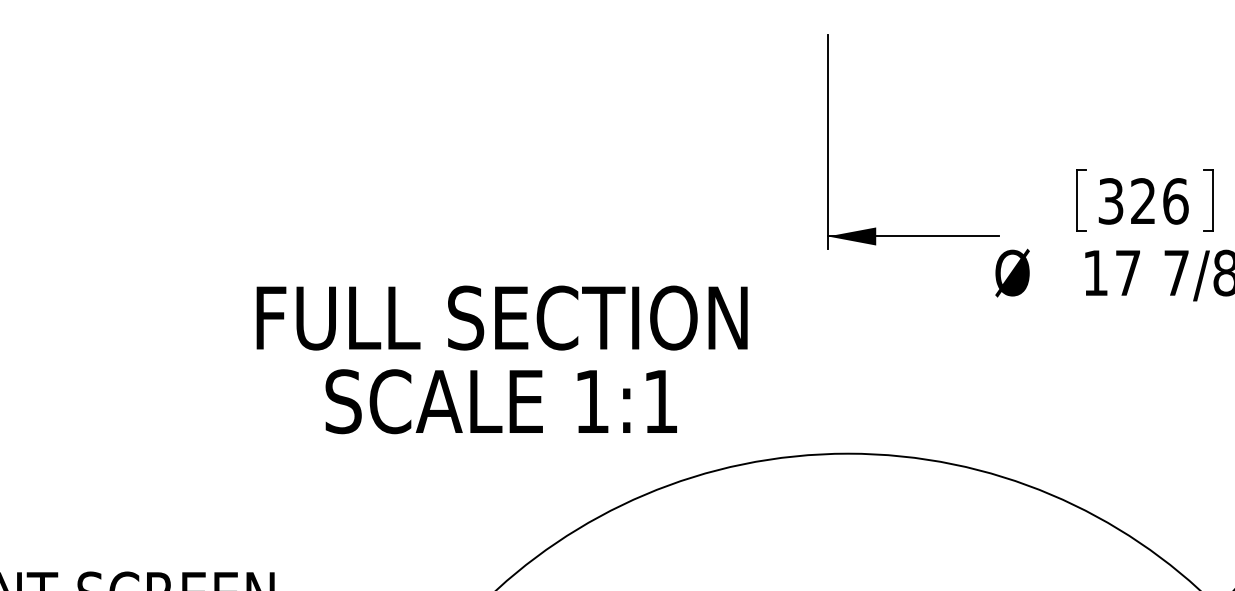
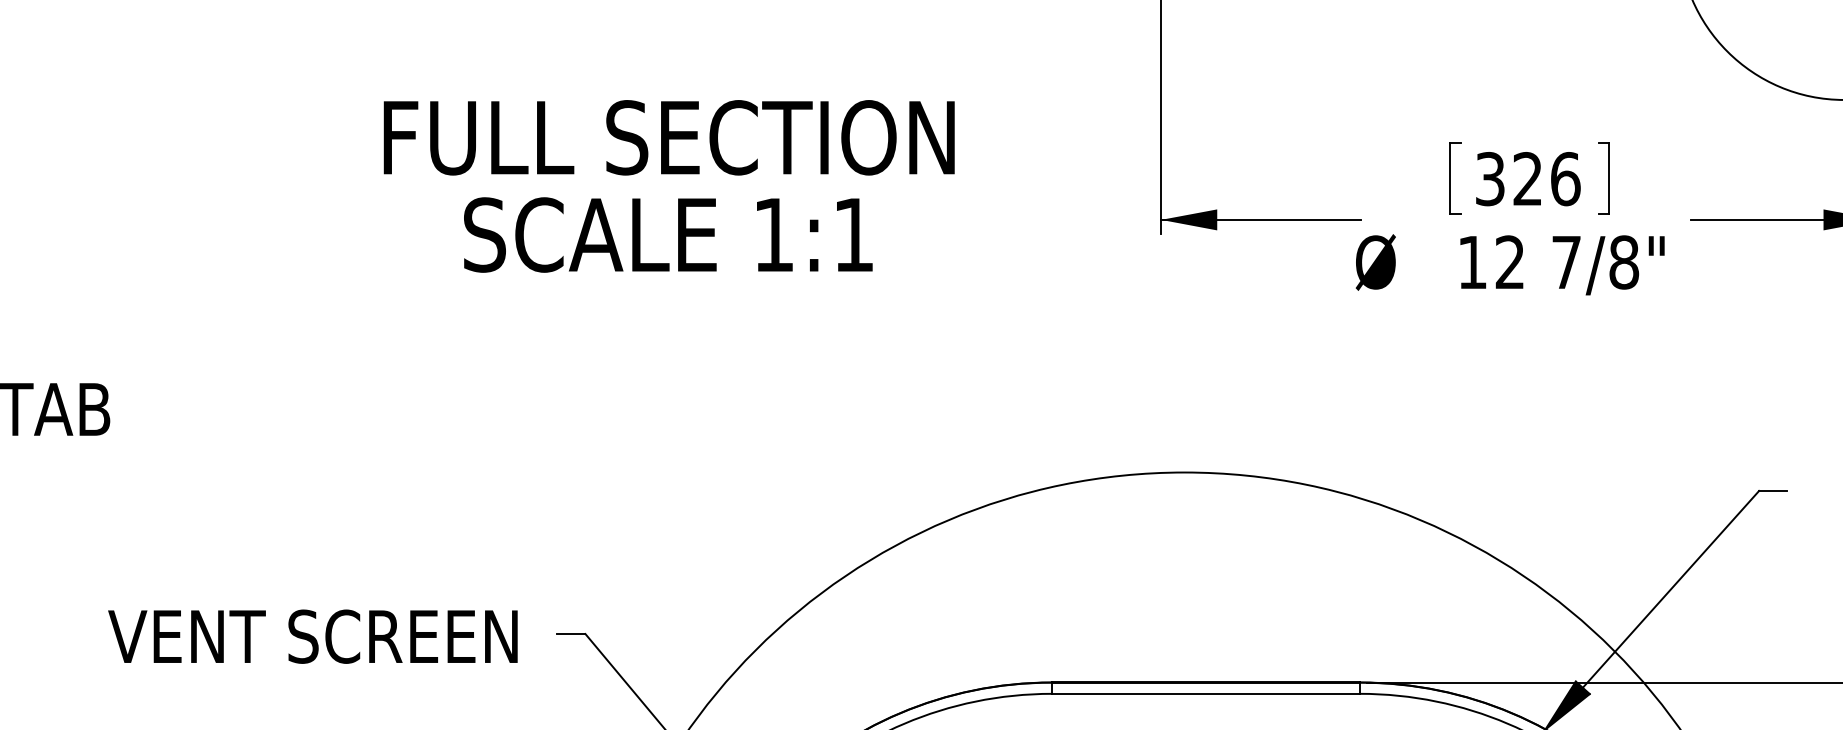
text: (1127, 272) -> (1509, 261), 17 -> 12
text: (501, 359) -> (668, 186), moved

